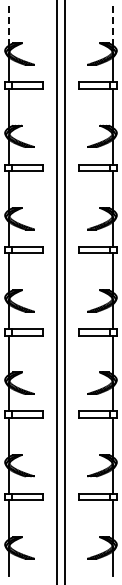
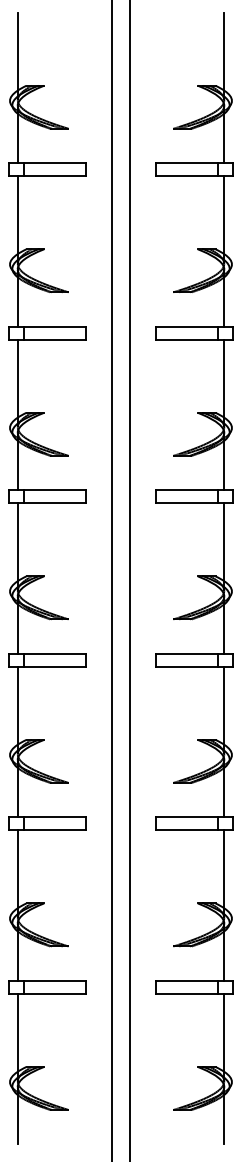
line: (9, 26) -> (18, 52), dashed -> solid
line: (113, 26) -> (225, 52), dashed -> solid

